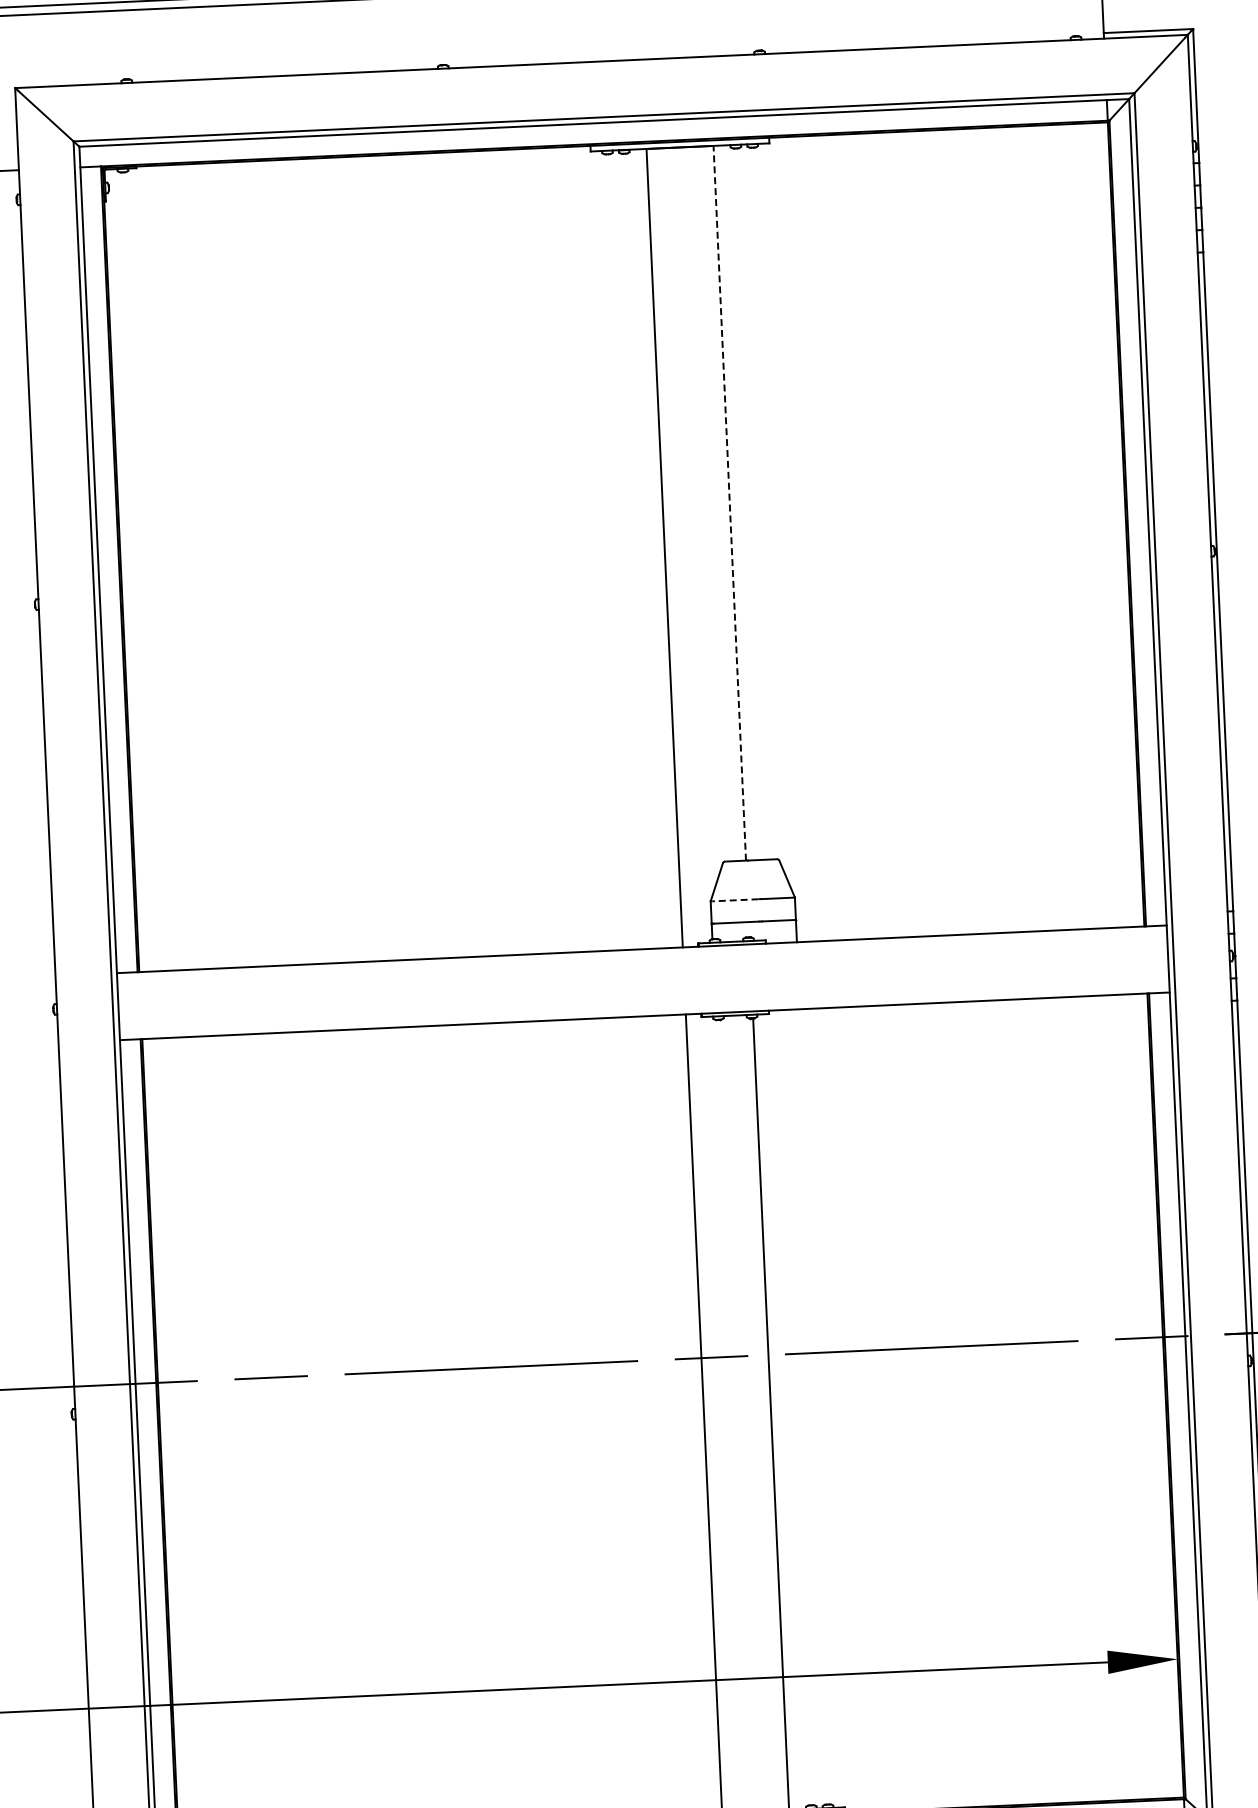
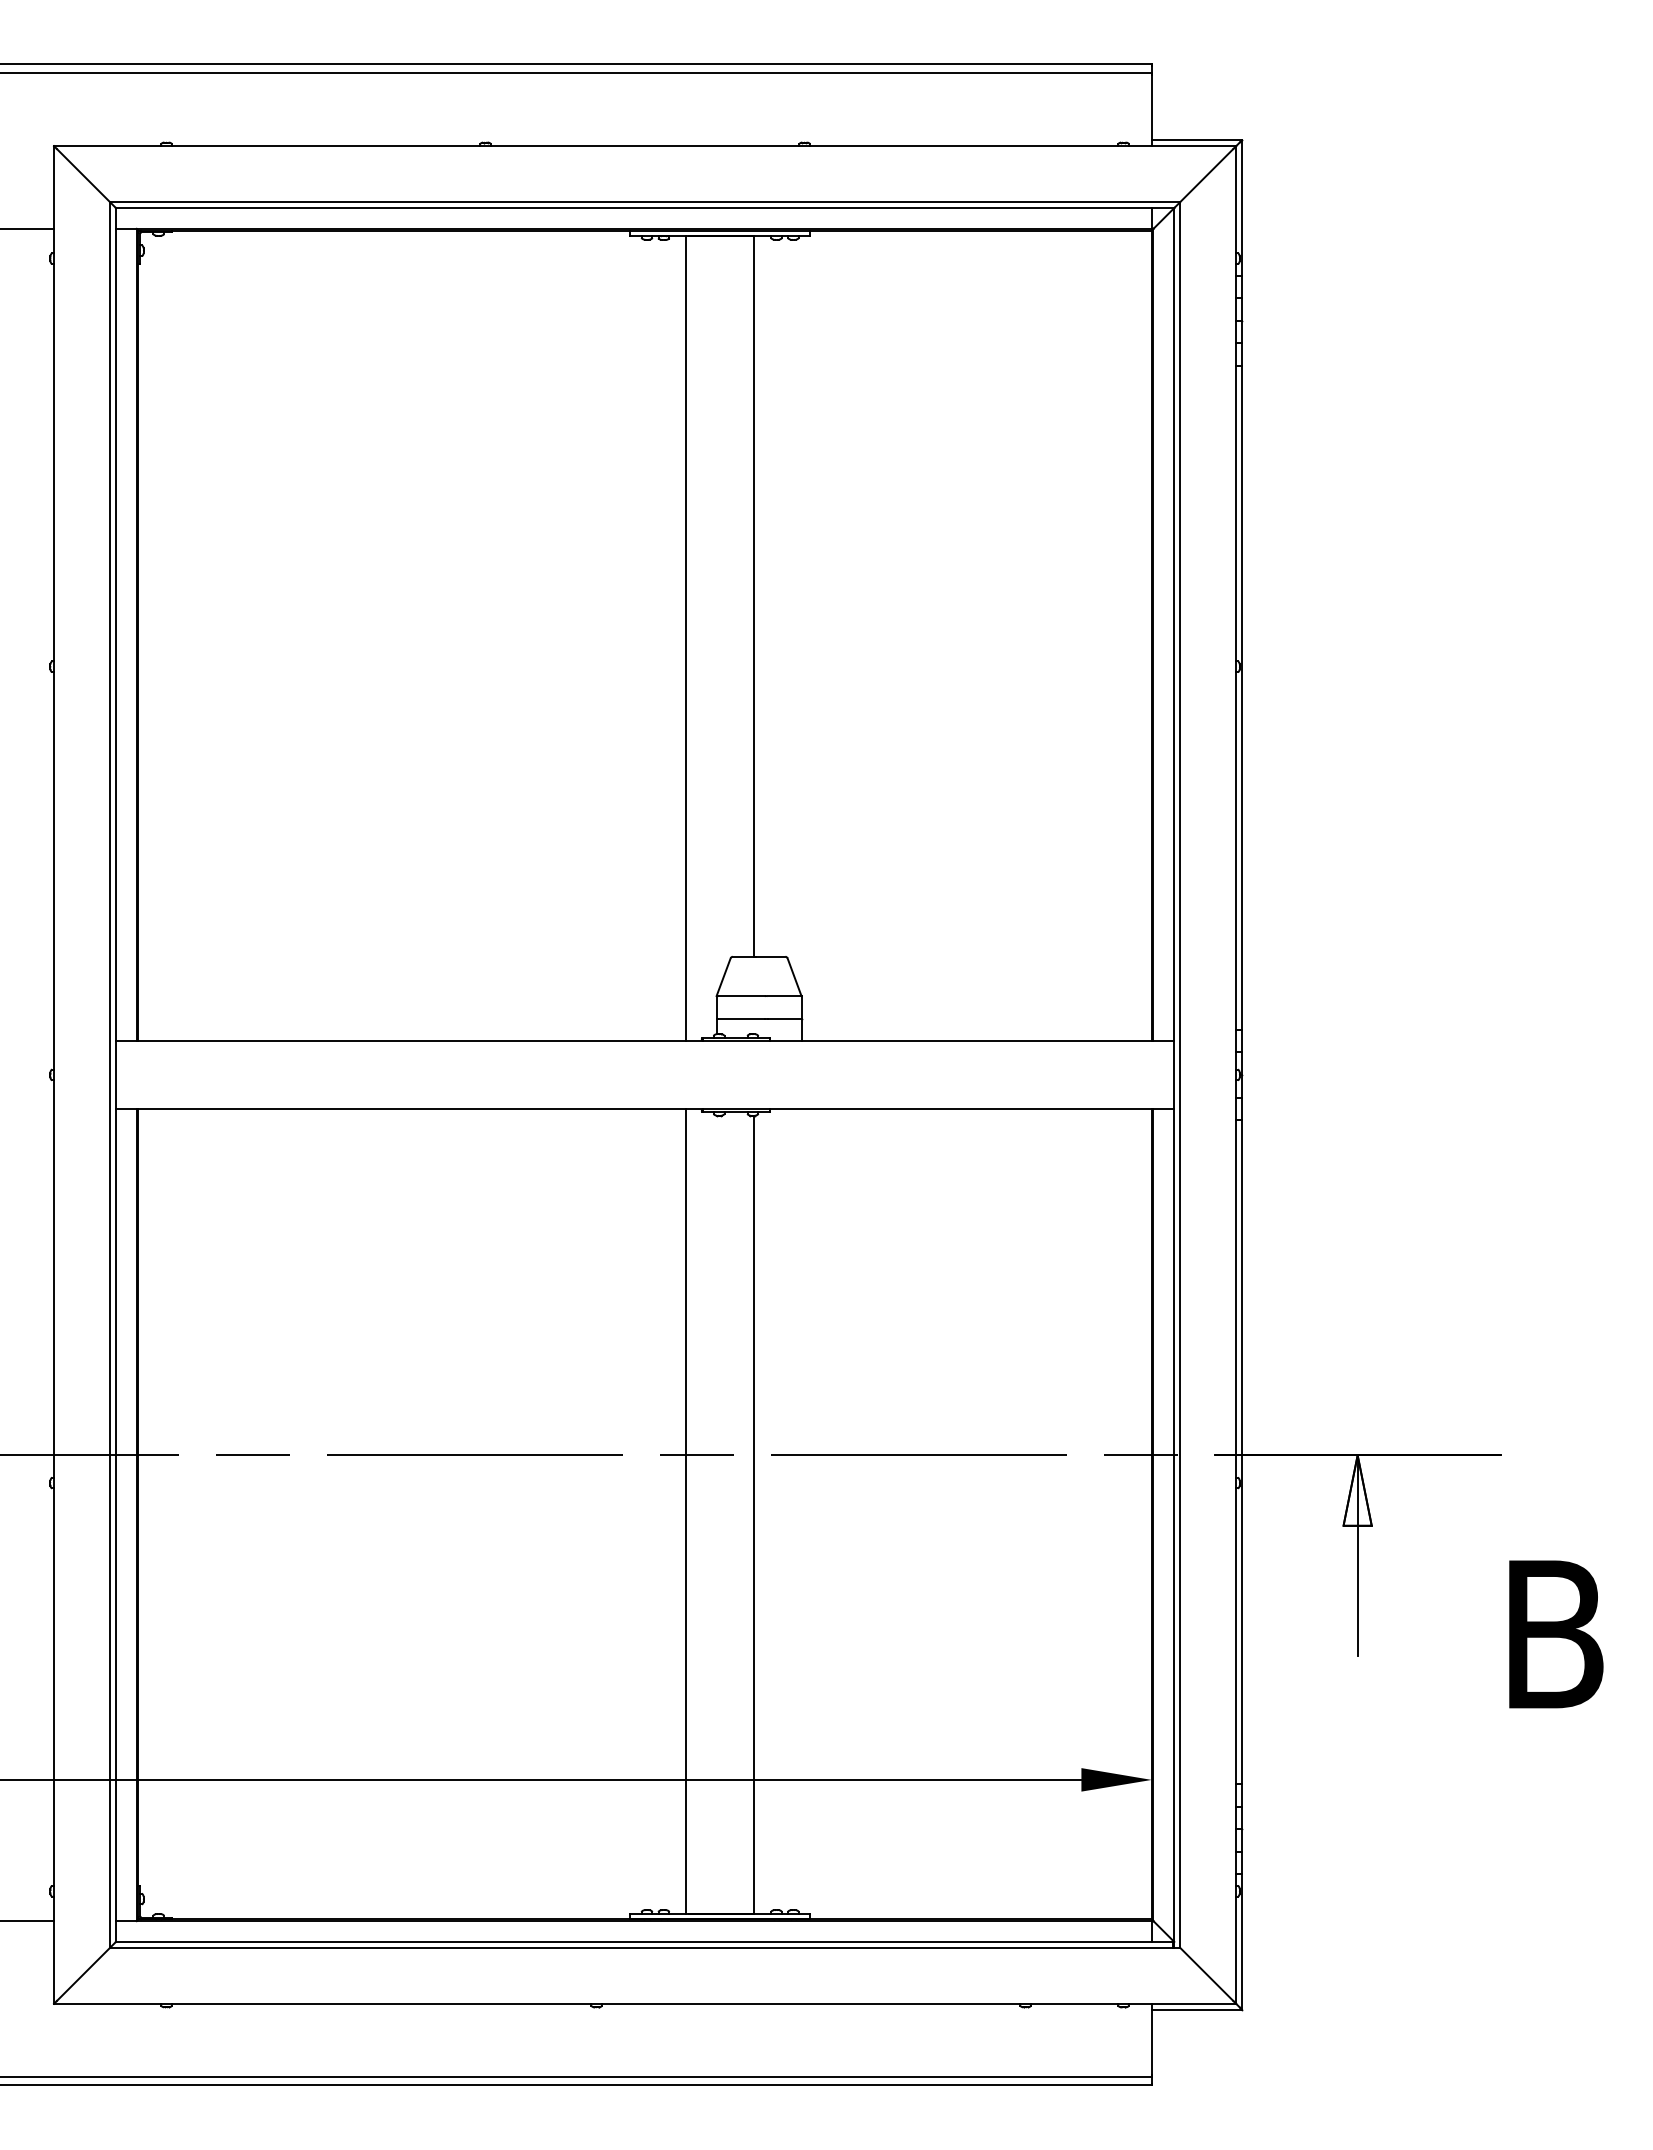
line: (730, 502) -> (754, 595), dashed -> solid
line: (735, 900) -> (741, 996), dashed -> solid

